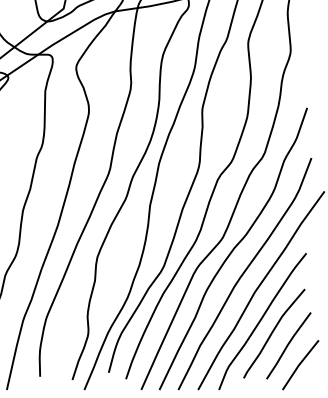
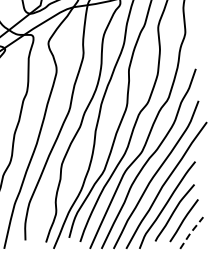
line: (300, 364) -> (191, 232), solid -> dashed

